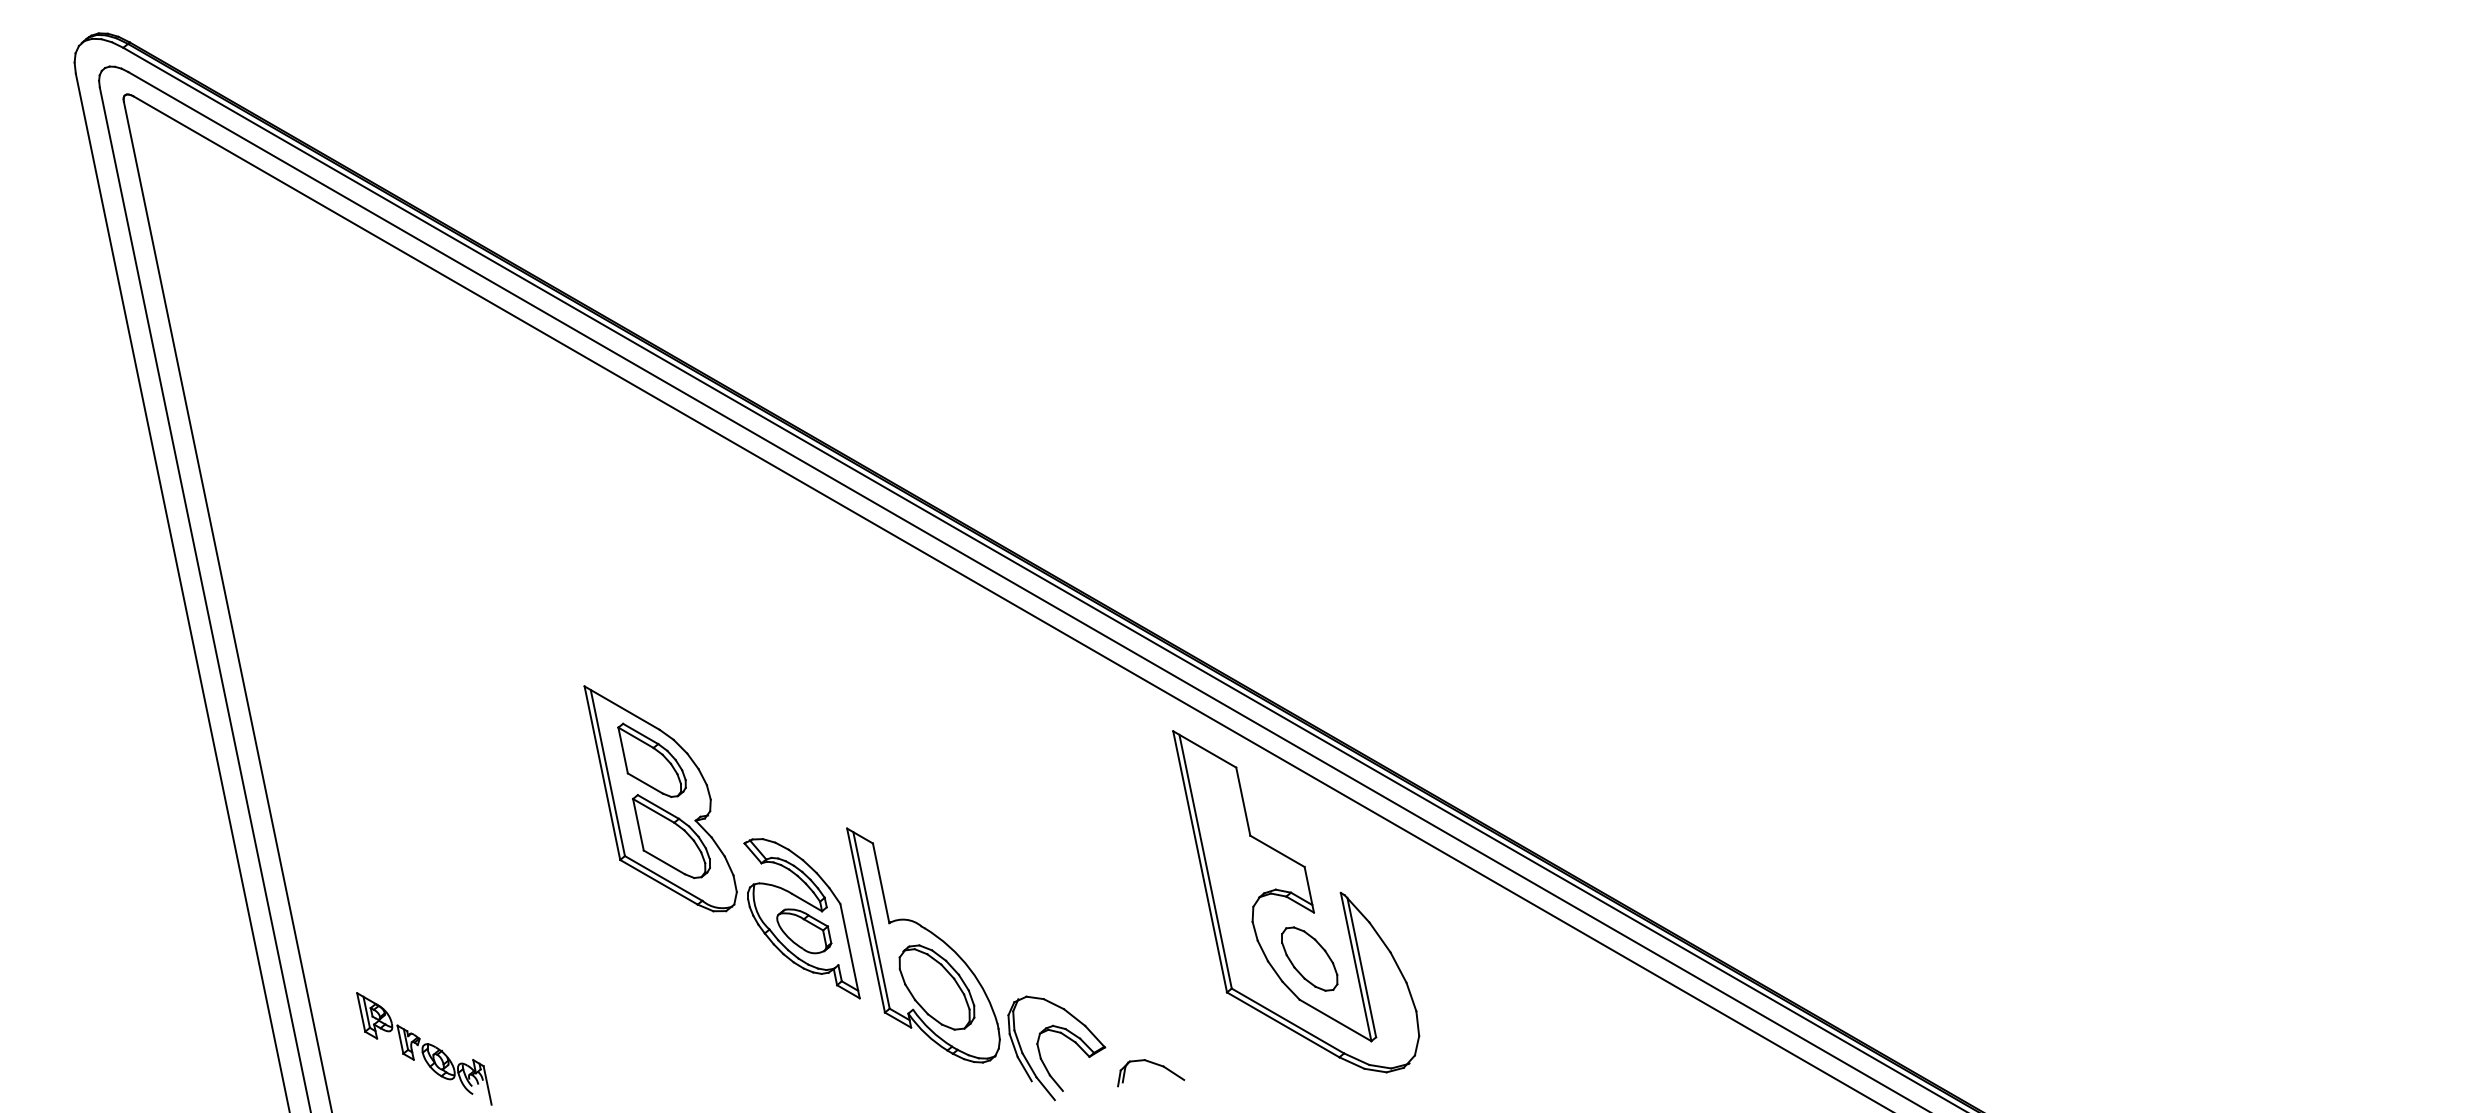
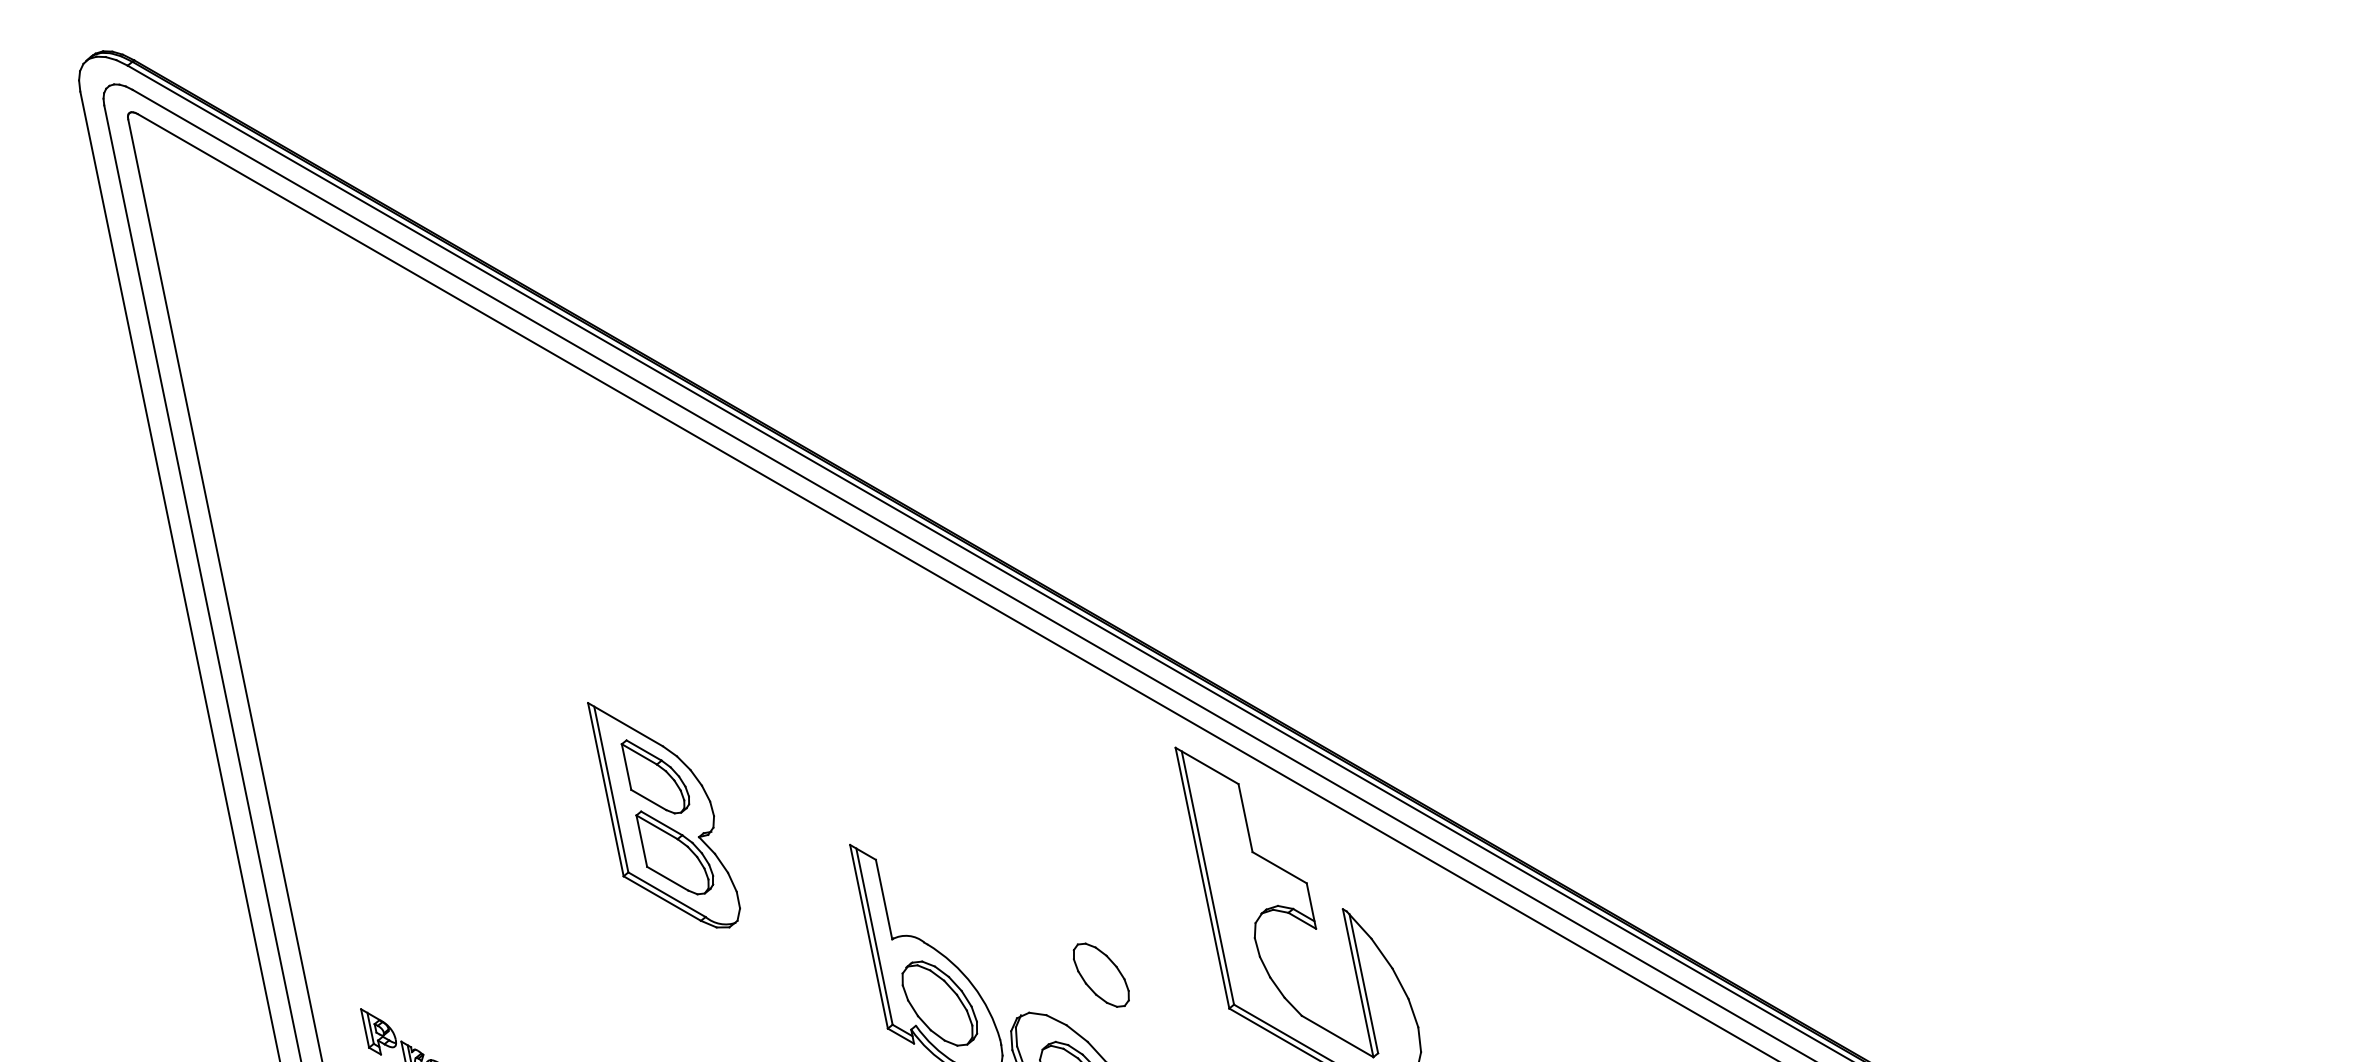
part: (801, 918) -> (804, 934), removed
part: (1309, 958) -> (1101, 974), moved

